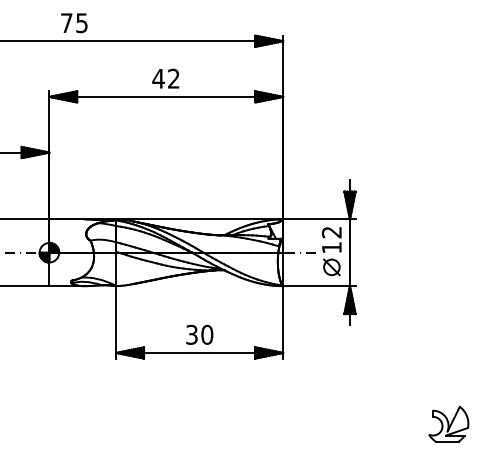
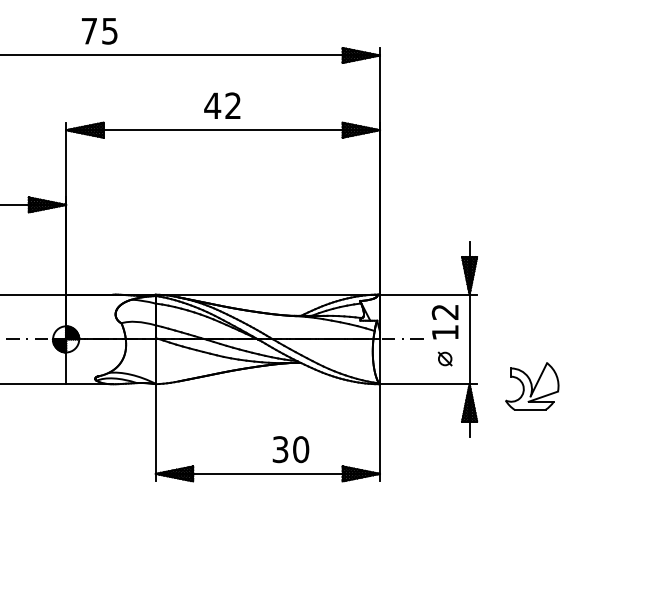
part: (331, 266) -> (444, 358), size x0.6
text: (199, 334) -> (290, 449), moved
part: (448, 424) -> (532, 386), moved

